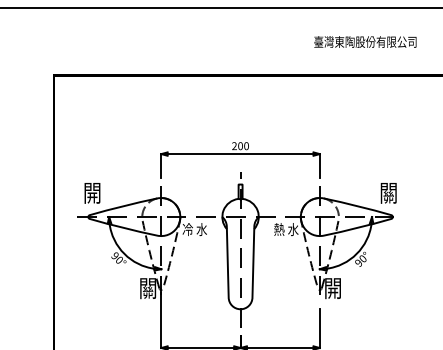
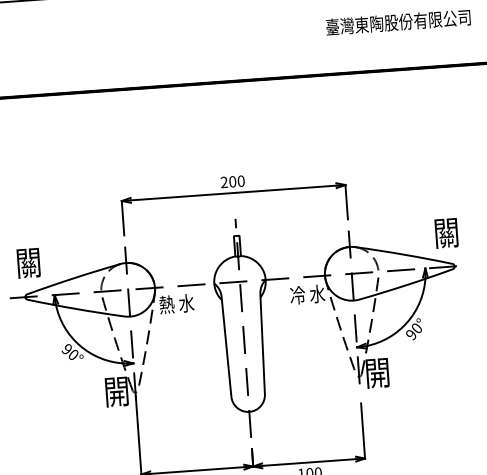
text: (92, 194) -> (28, 264), 開 -> 關
text: (187, 229) -> (166, 304), 冷 水 -> 熱 水
text: (286, 229) -> (306, 294), 熱 水 -> 冷 水
text: (147, 289) -> (116, 393), 關 -> 開

